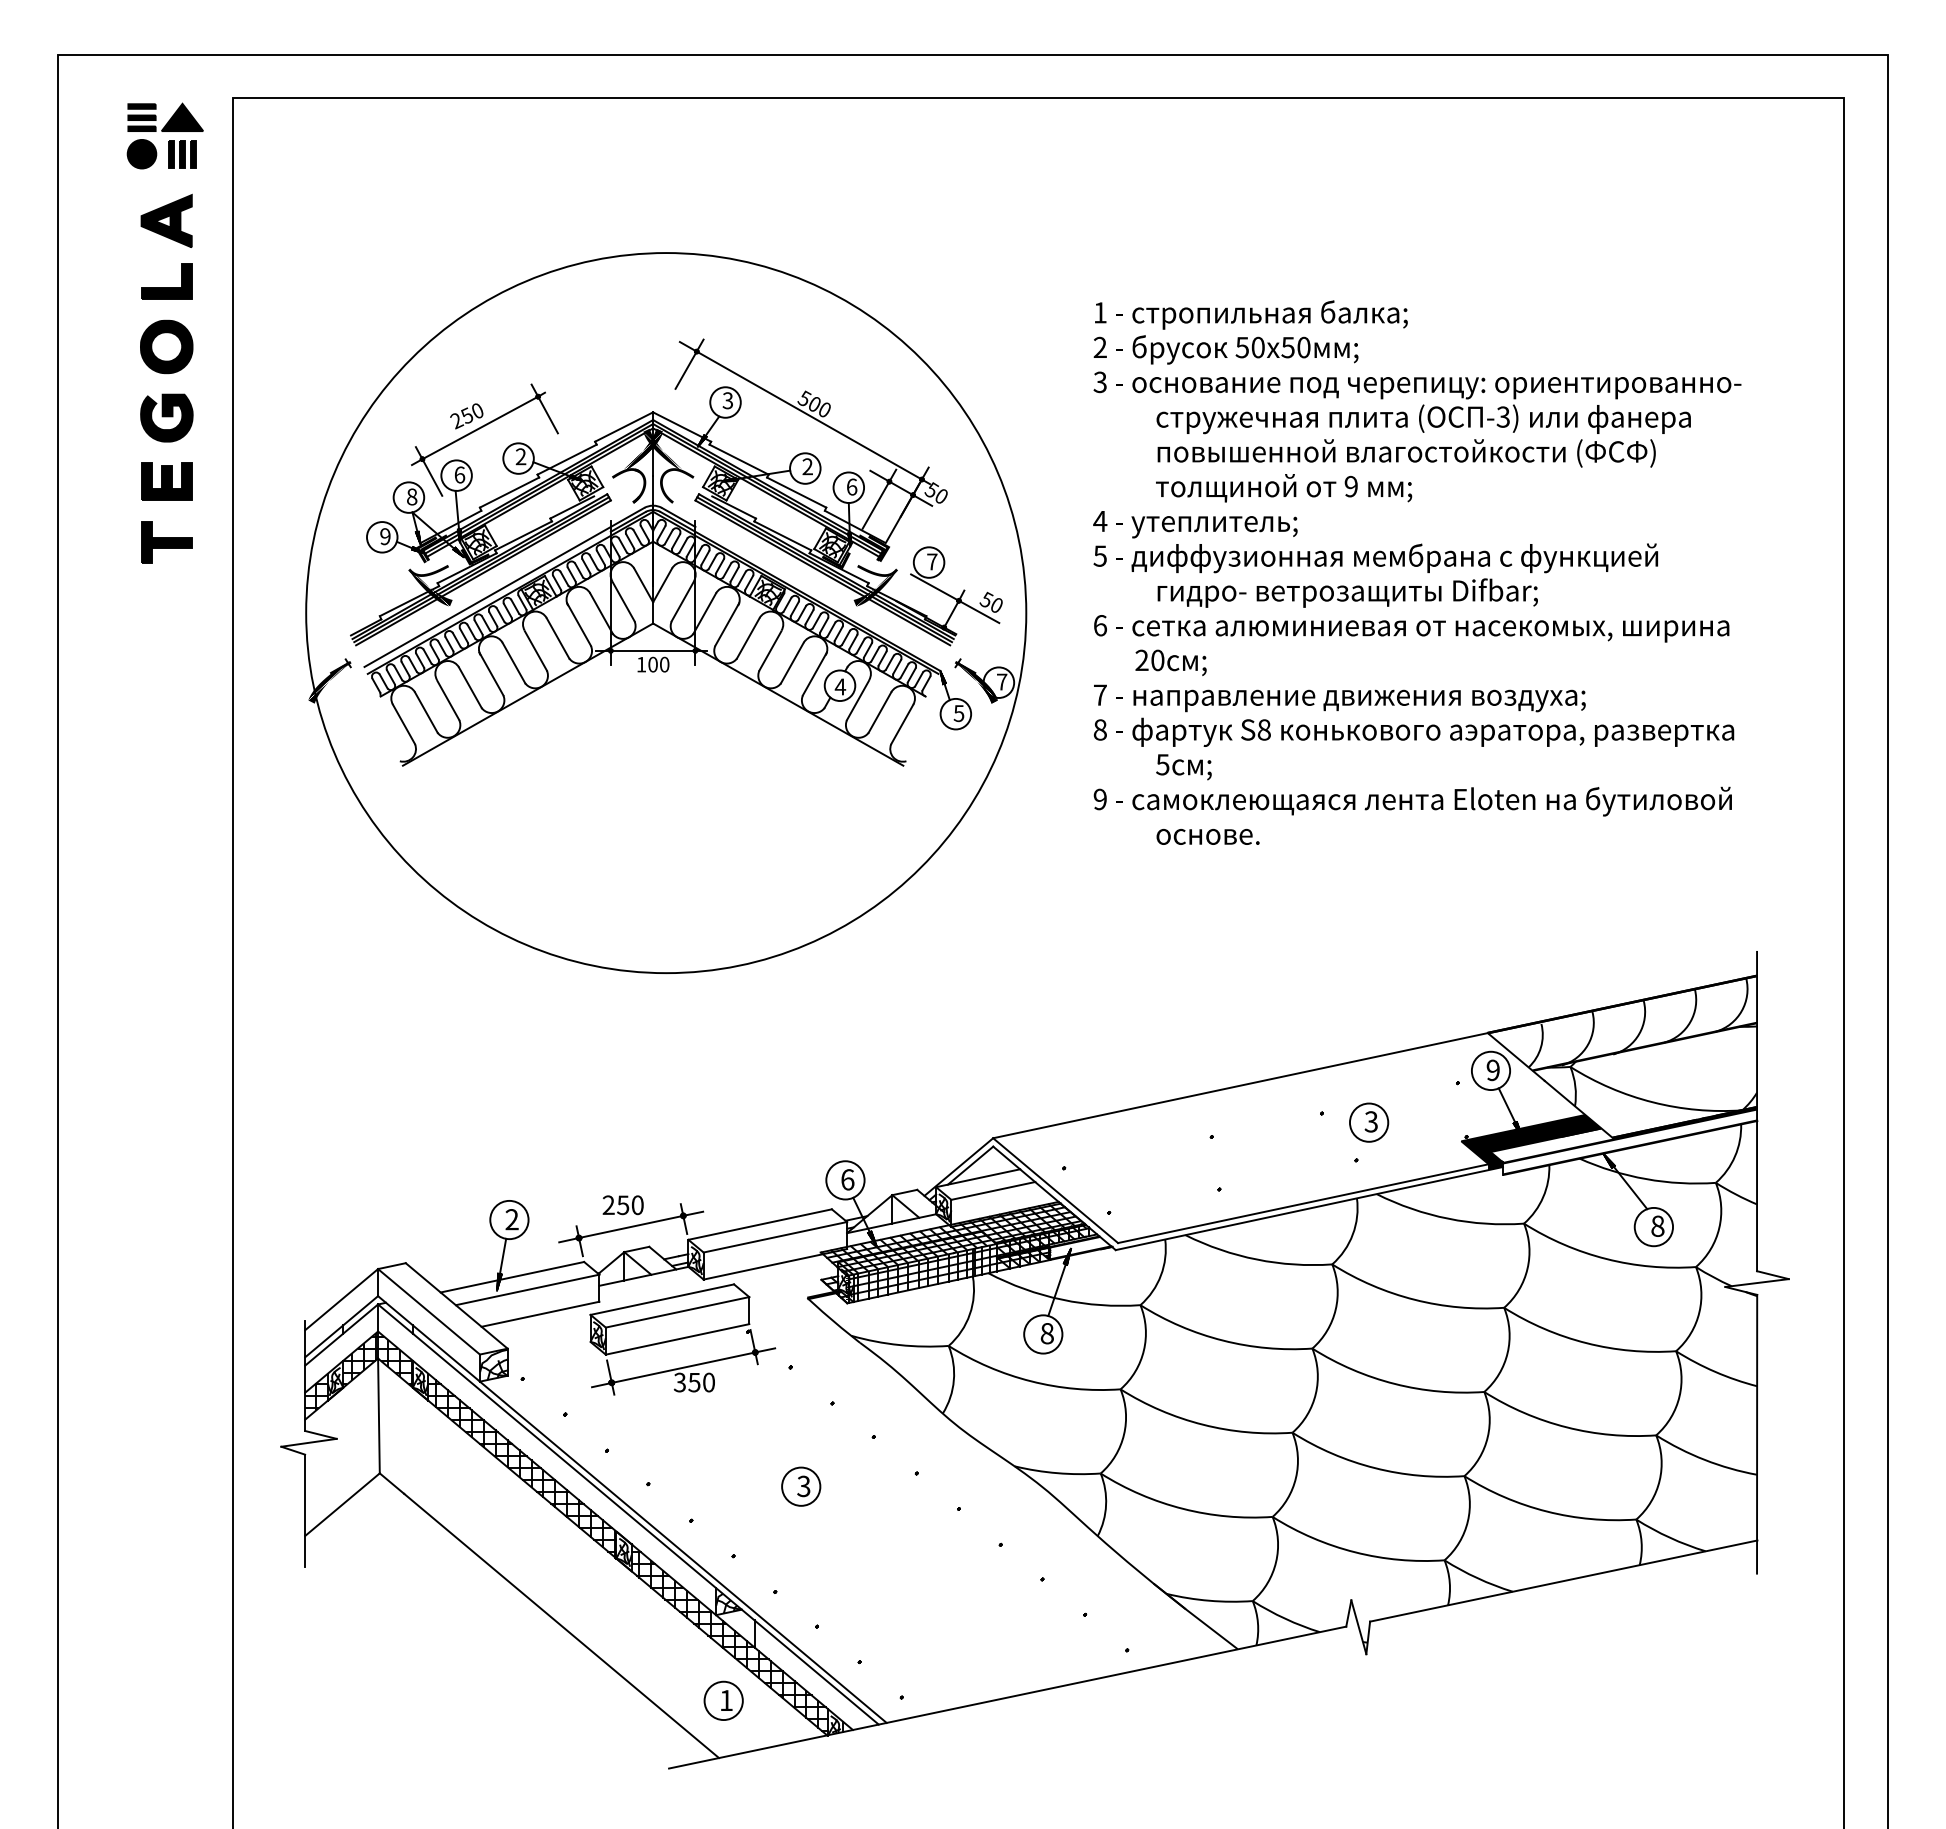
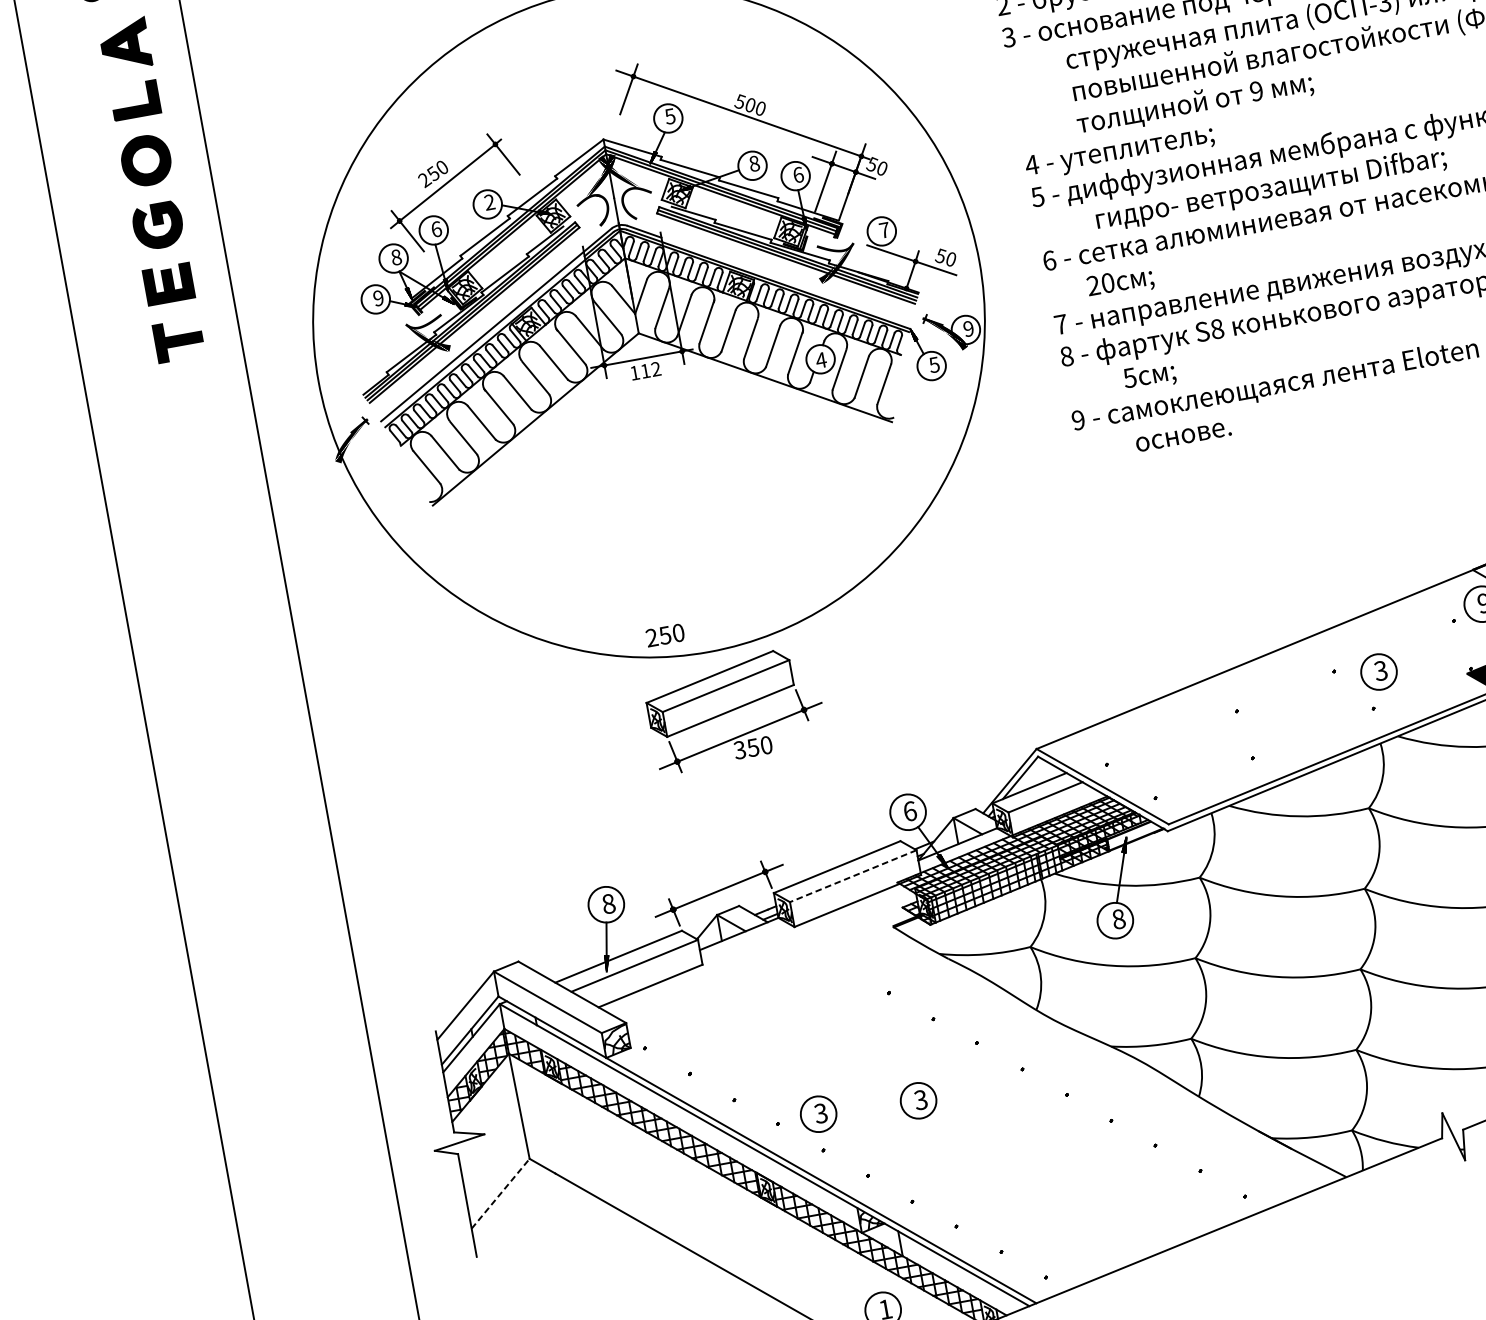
text: (728, 400) -> (670, 116), 3 -> 5
text: (807, 466) -> (754, 163), 2 -> 8
text: (658, 664) -> (650, 370), 100 -> 112
text: (1002, 681) -> (969, 328), 7 -> 9
text: (622, 1205) -> (664, 635), moved
text: (511, 1219) -> (608, 903), 2 -> 8
line: (774, 1237) -> (852, 876), solid -> dashed
part: (682, 1339) -> (735, 710), moved
part: (693, 1481) -> (818, 1113), added
line: (342, 1504) -> (500, 1193), solid -> dashed

